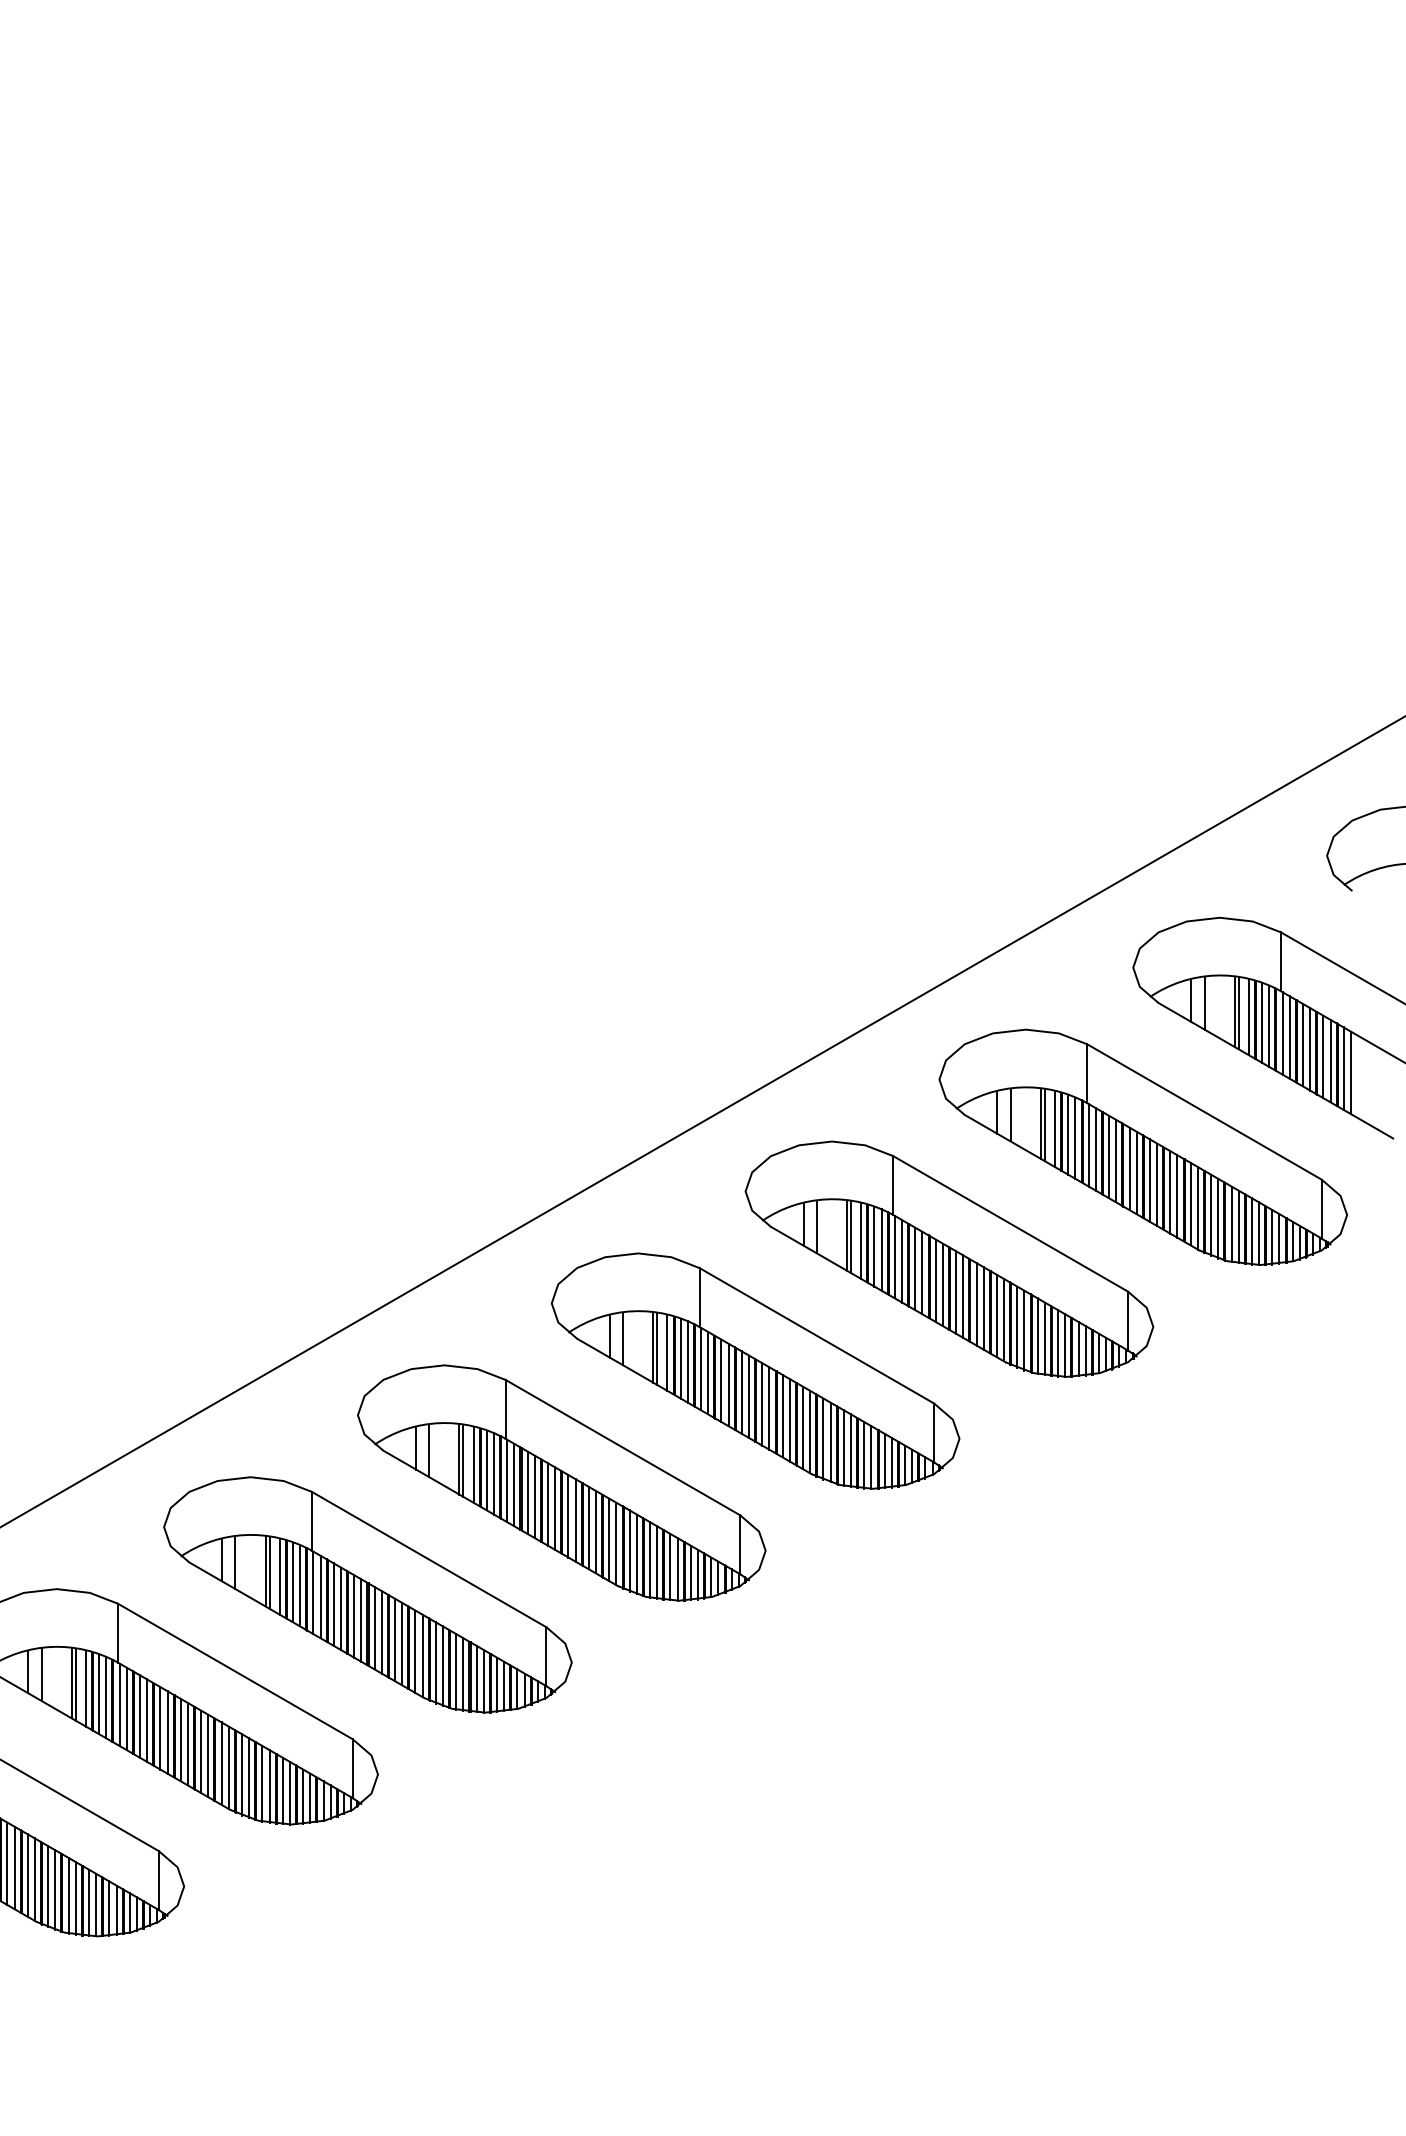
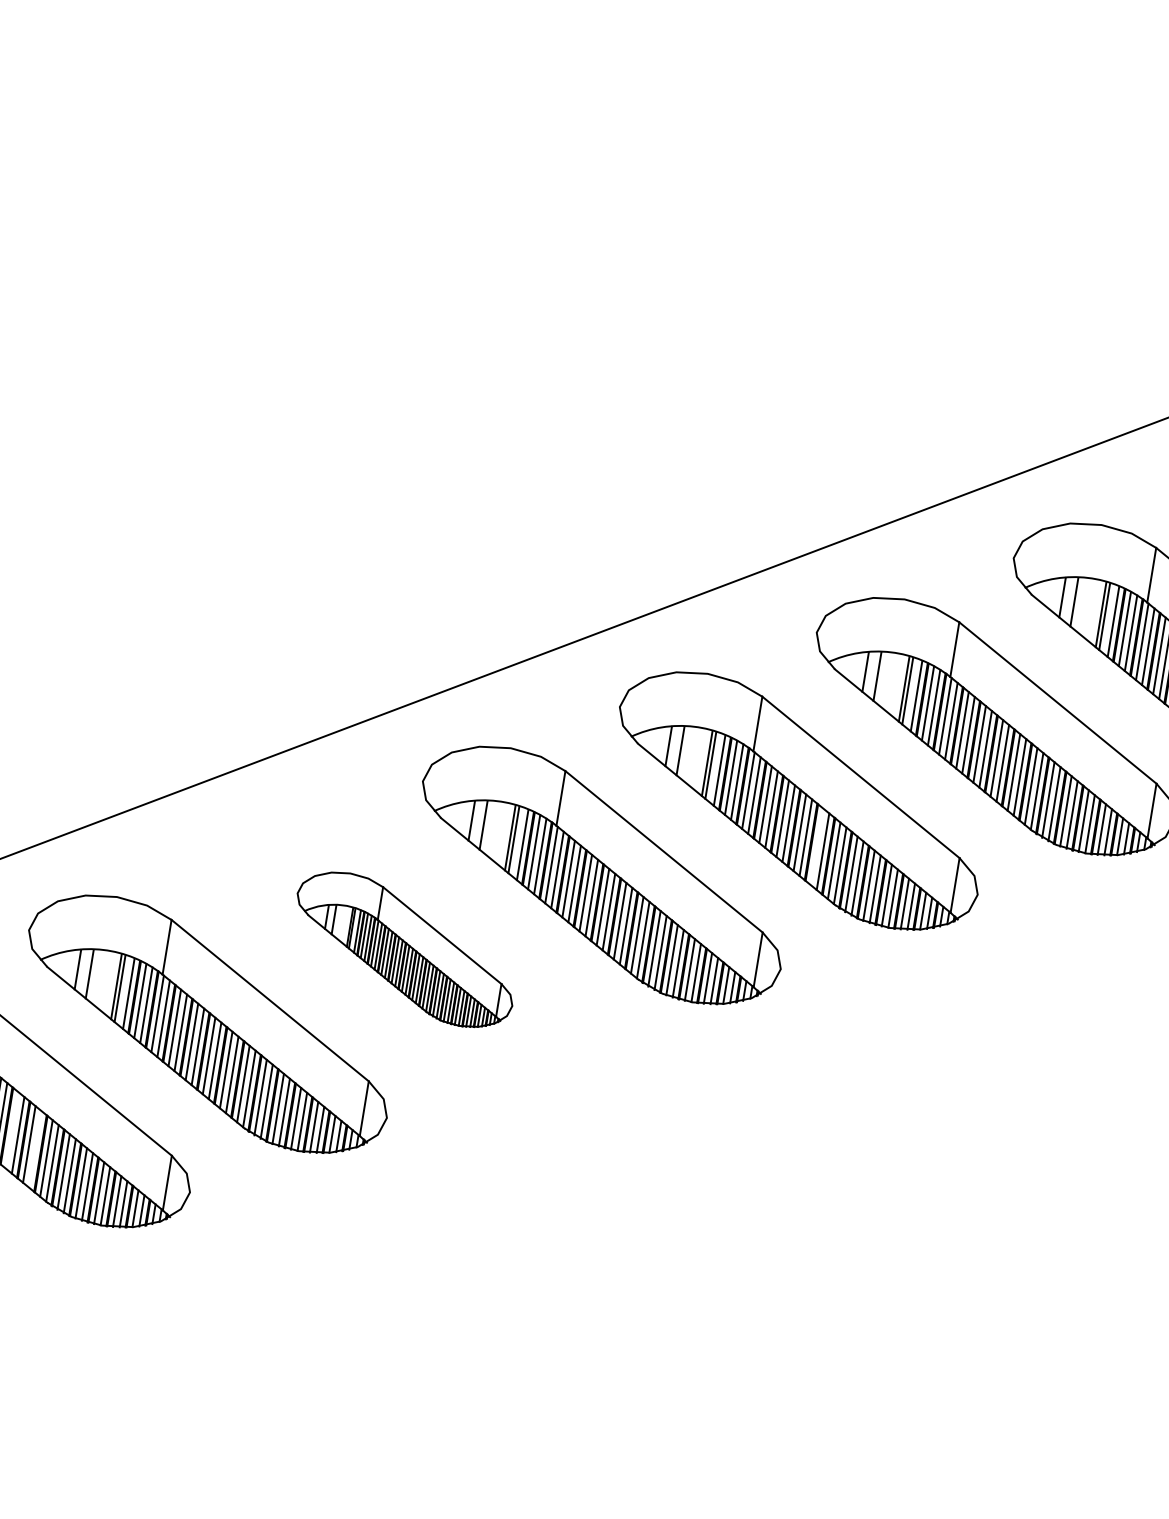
line: (976, 1304) -> (816, 847), removed
part: (561, 1482) -> (404, 949), size x0.6
line: (180, 1739) -> (11, 1129), removed
line: (208, 1755) -> (35, 1148), removed

